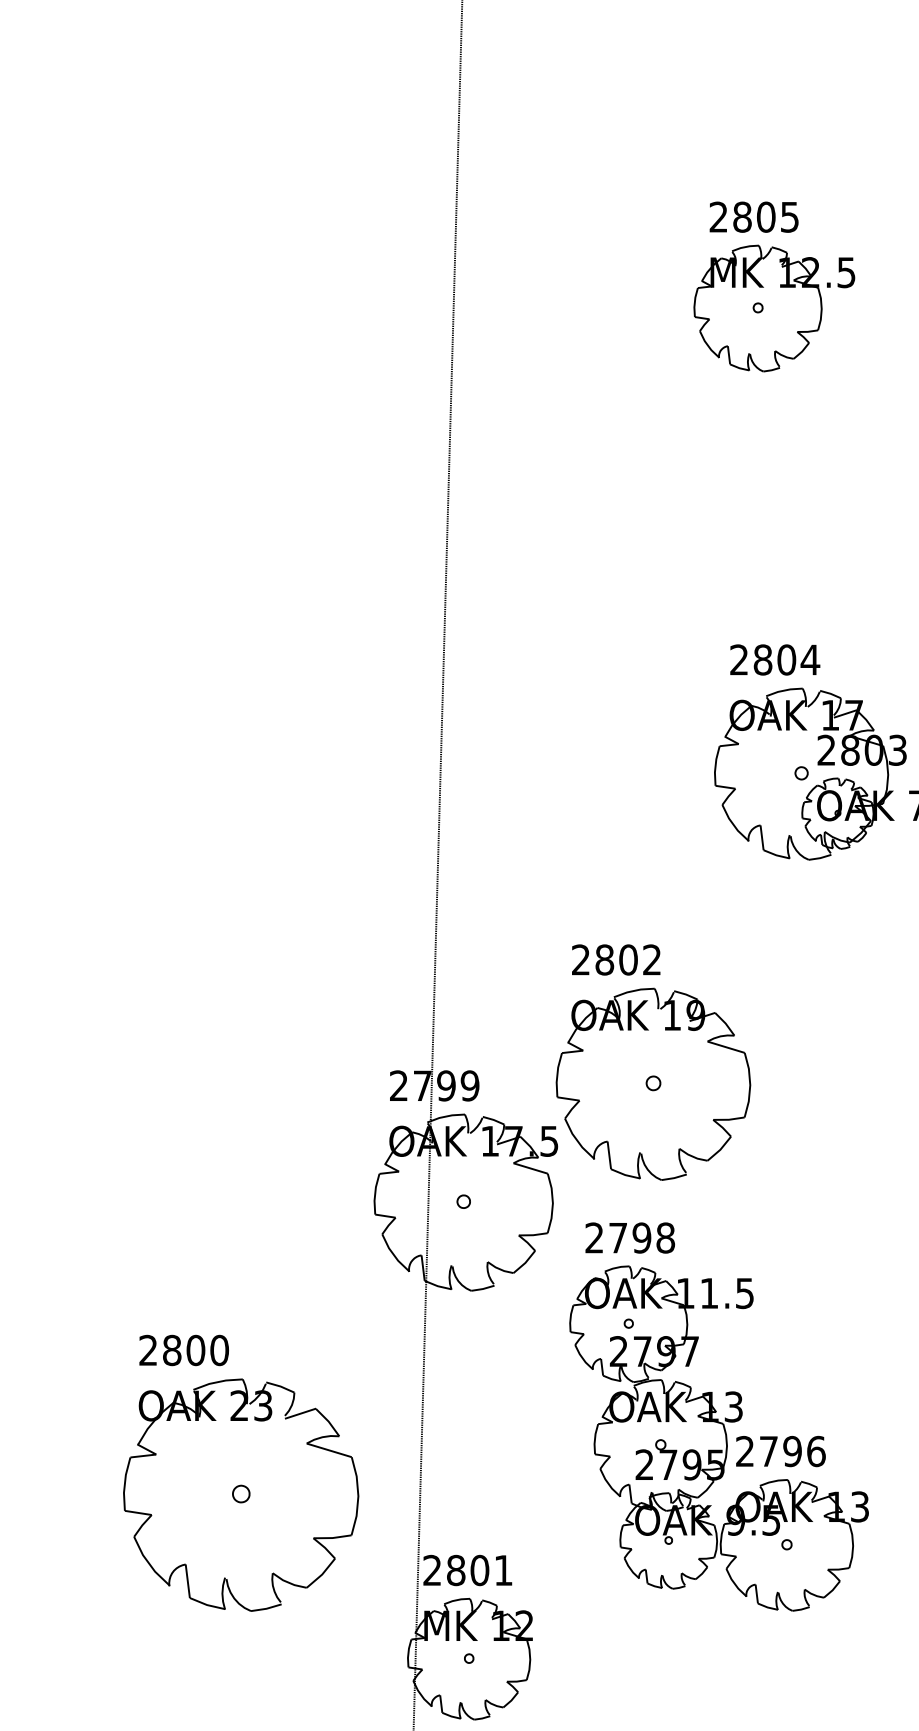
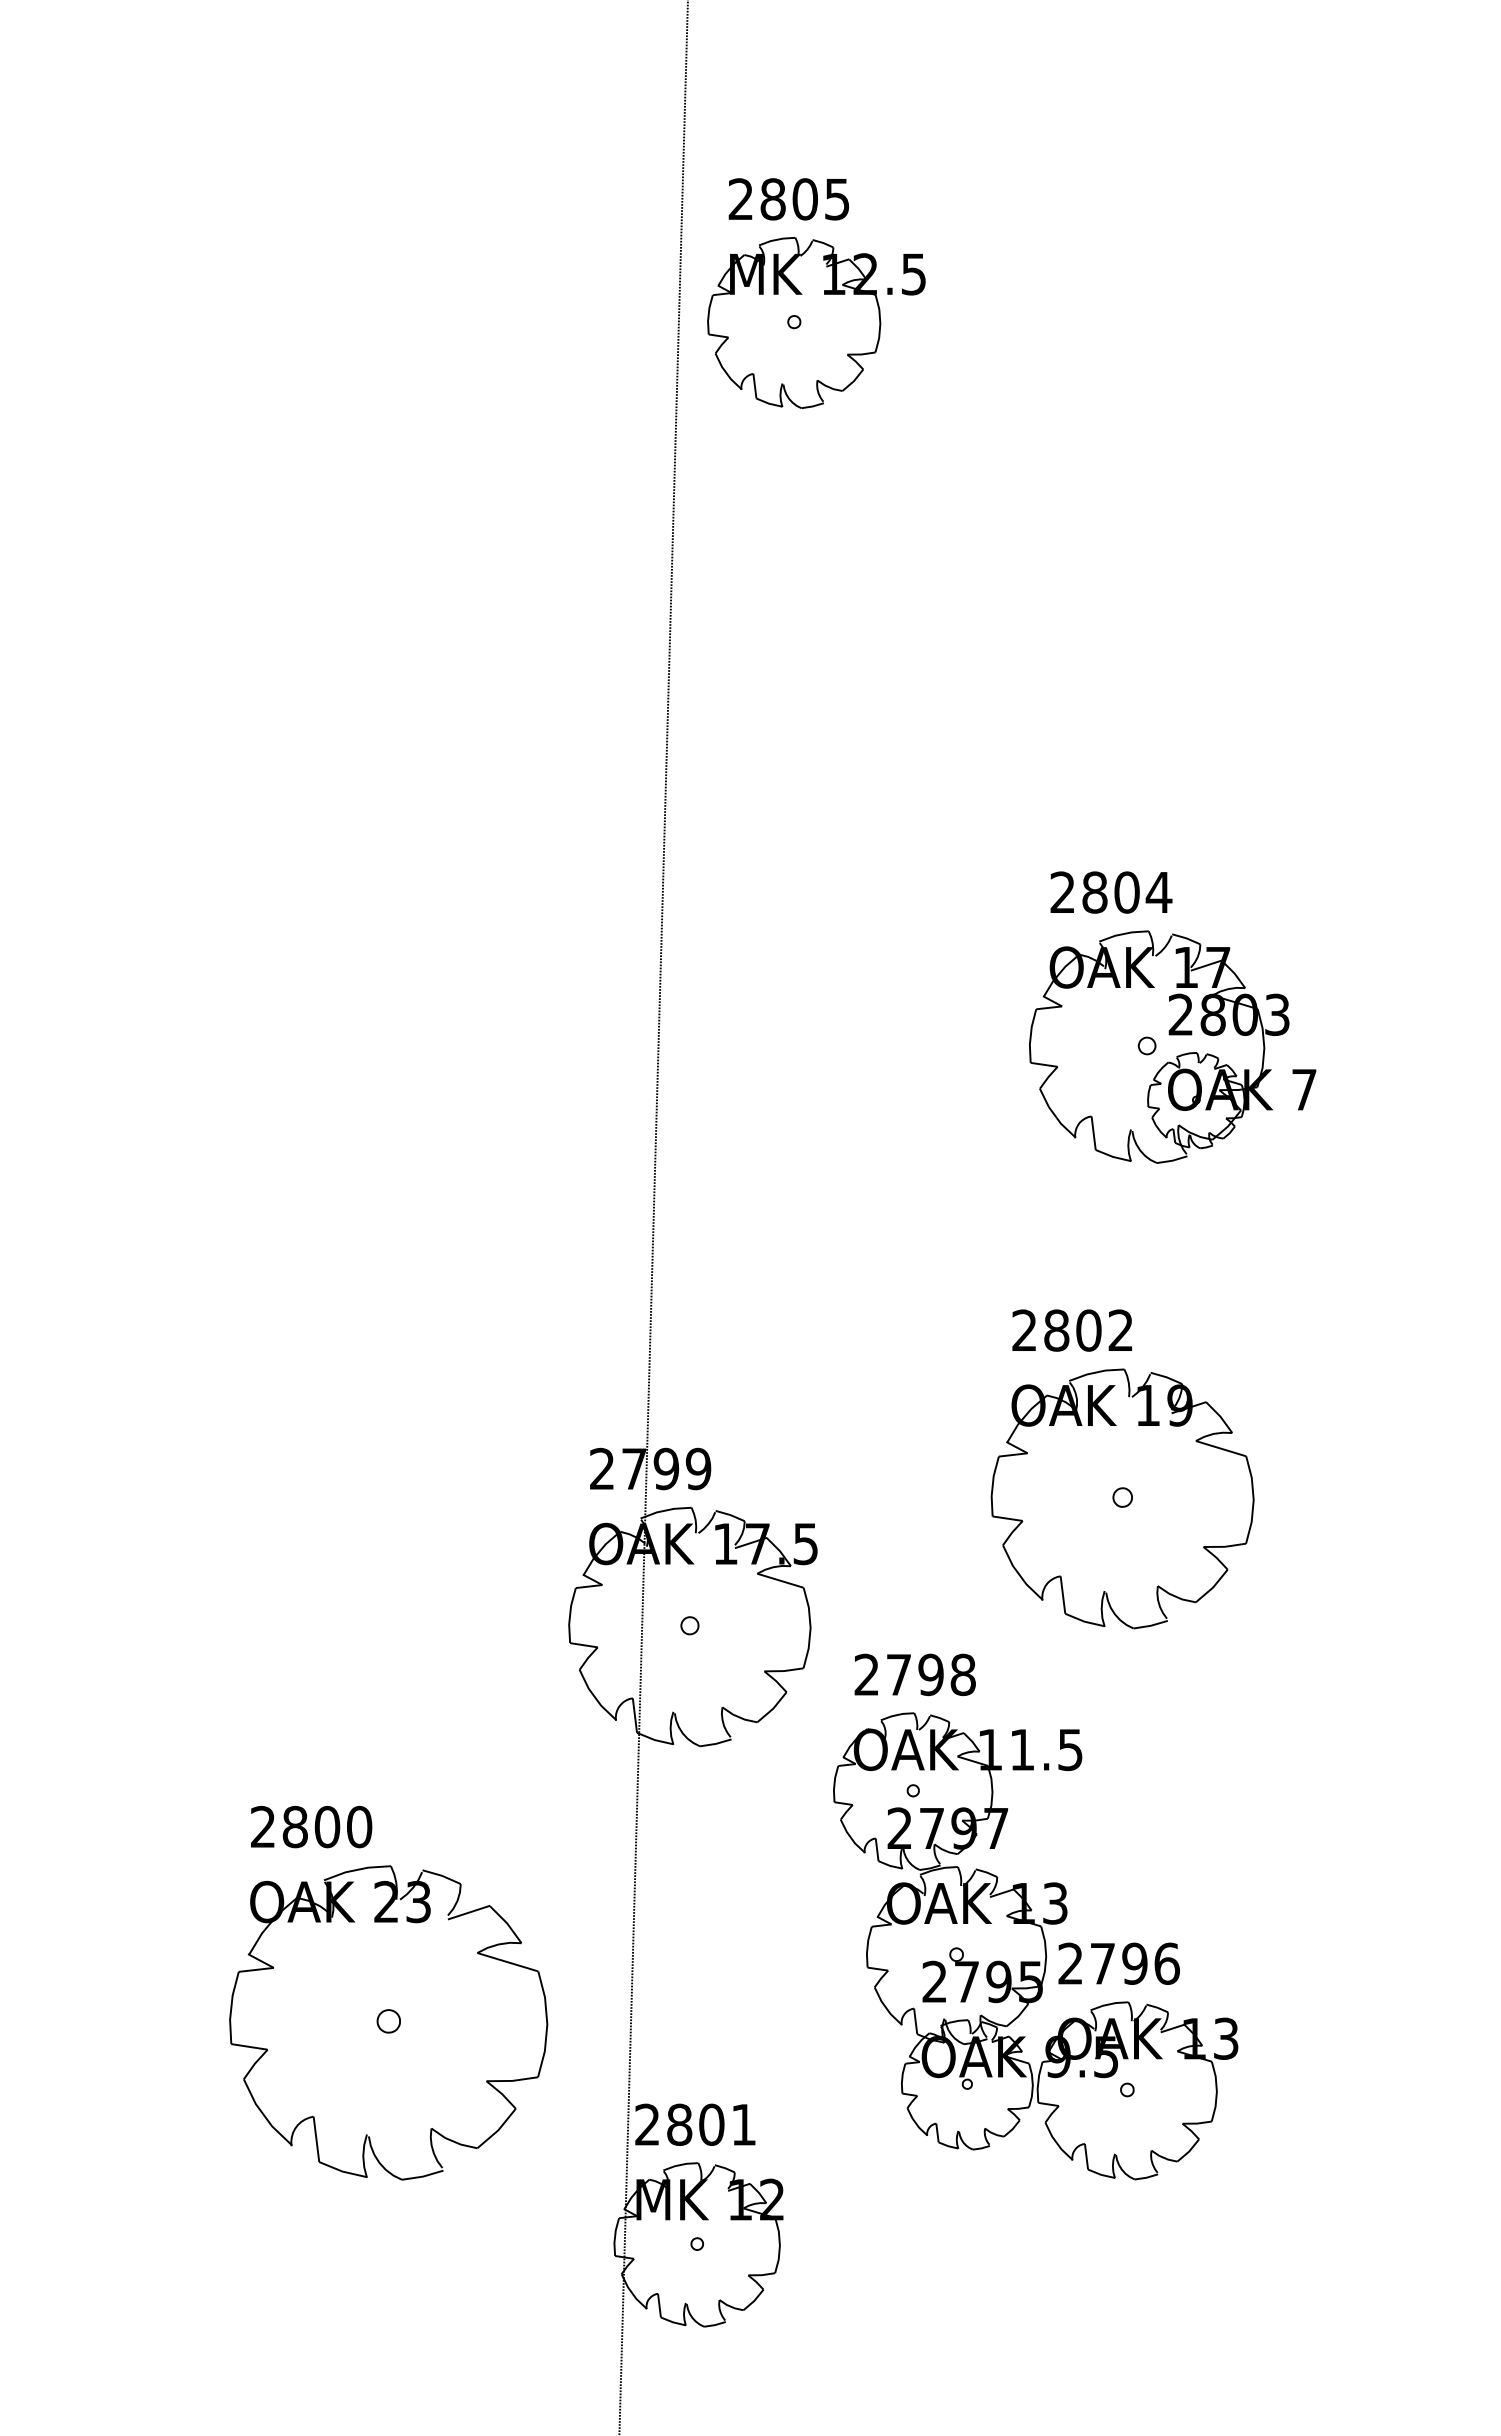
part: (774, 286) -> (816, 293), moved
part: (653, 1075) -> (1122, 1487), moved

